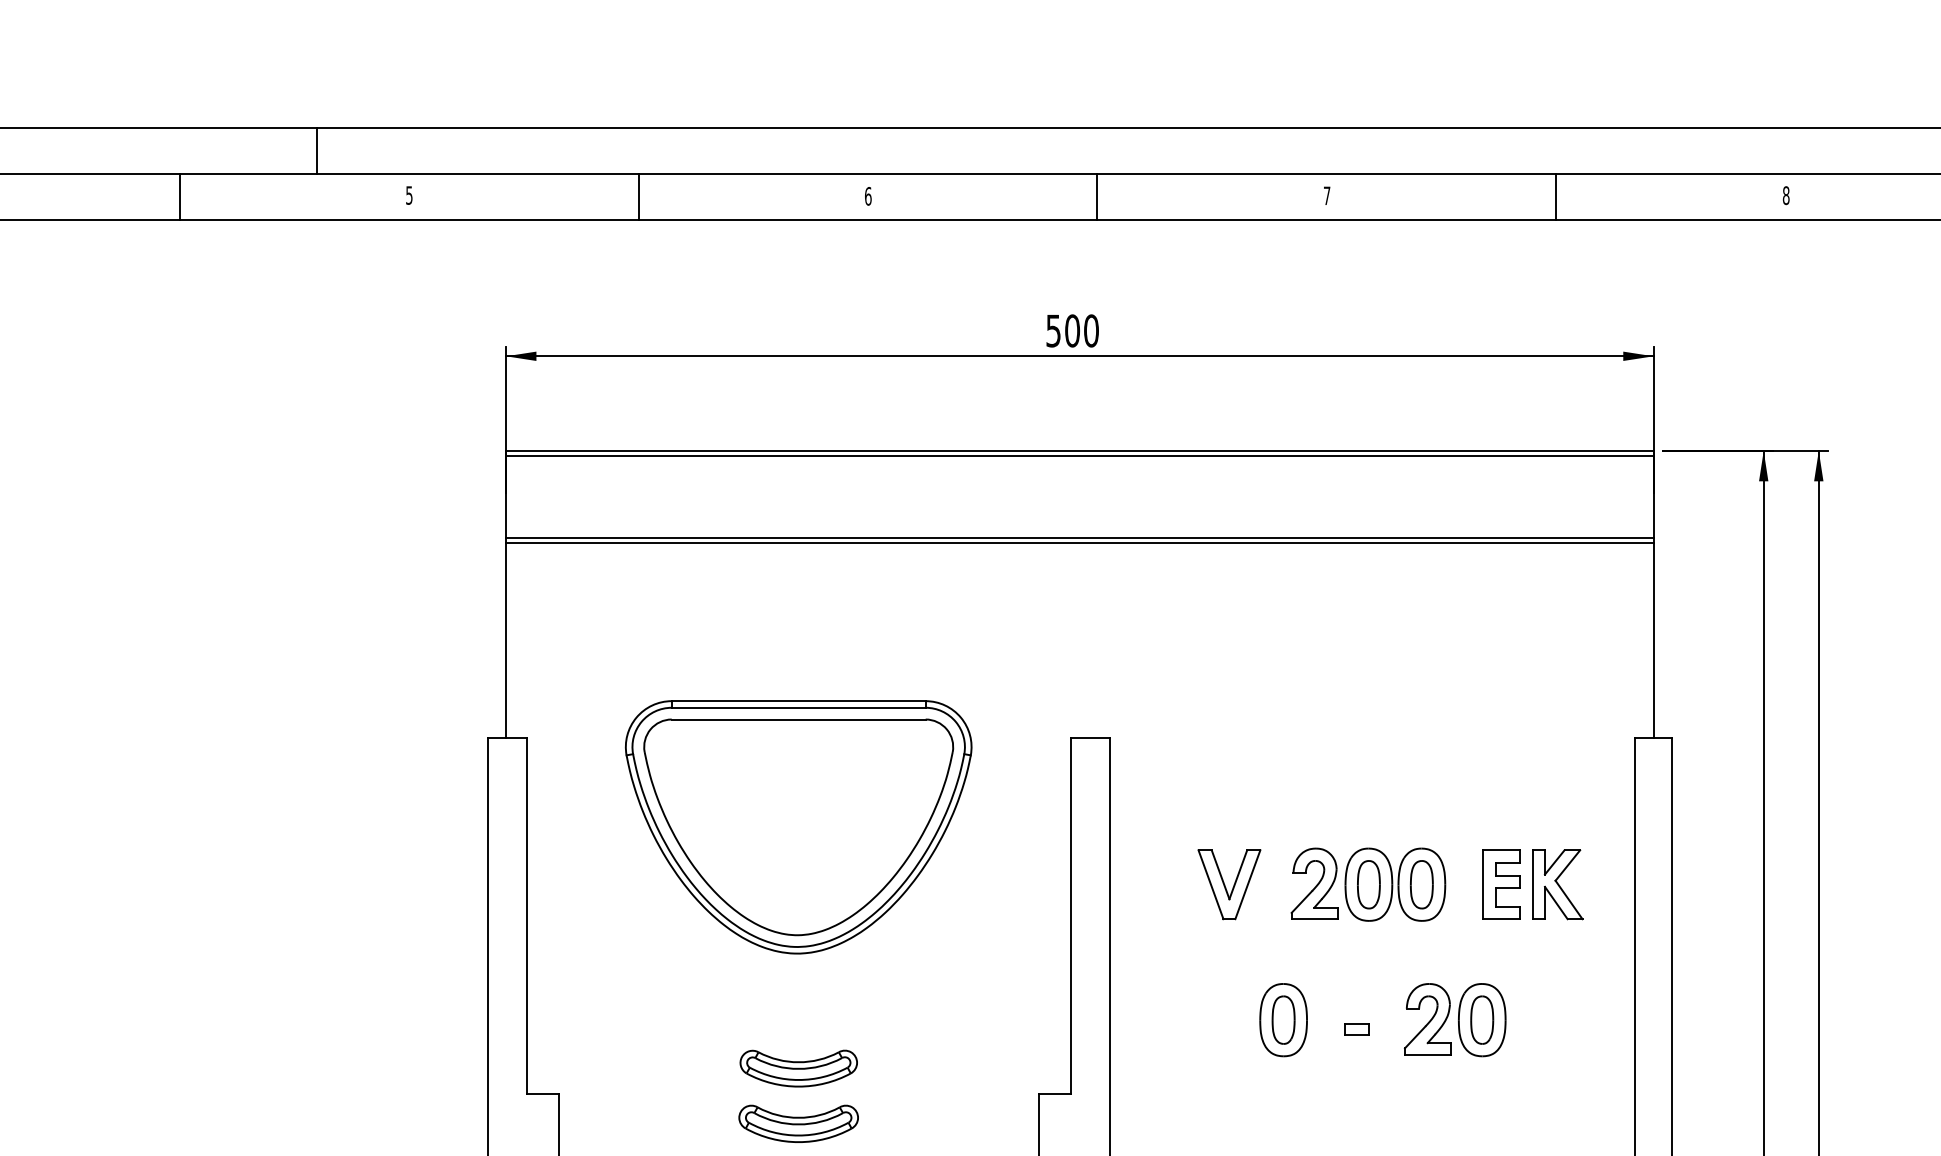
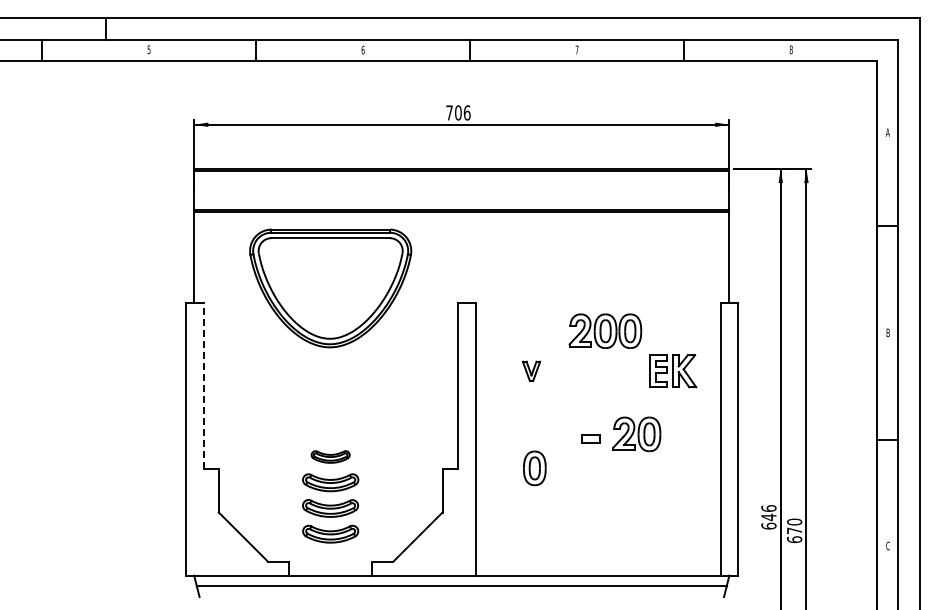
text: (1072, 329) -> (458, 112), 500 -> 706
part: (798, 827) -> (330, 288), moved
part: (1368, 883) -> (605, 330), moved
part: (1229, 885) -> (531, 371), size x0.6
line: (526, 915) -> (203, 385), solid -> dashed
part: (1282, 1020) -> (534, 468), moved
part: (1355, 1028) -> (590, 438), size x1.6
part: (798, 1067) -> (330, 456), size x0.7

